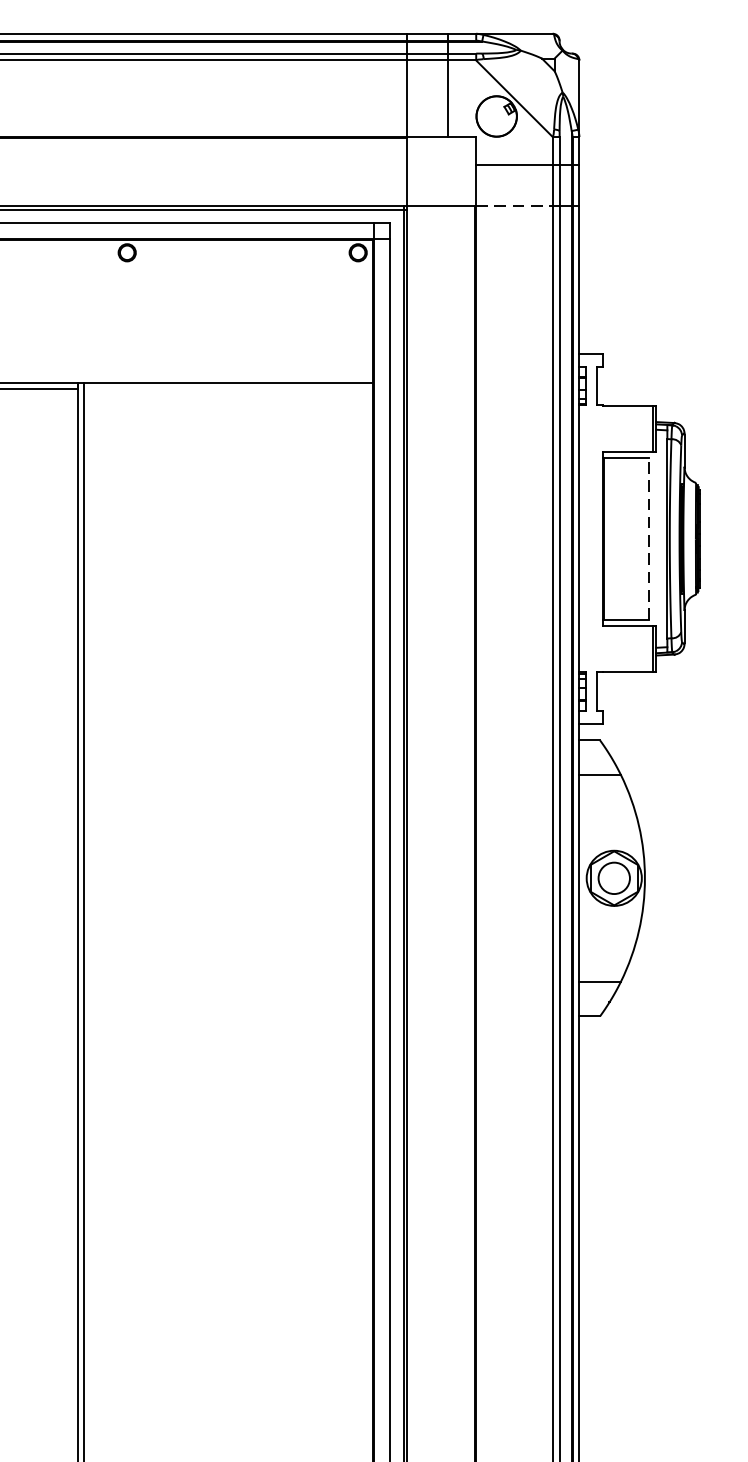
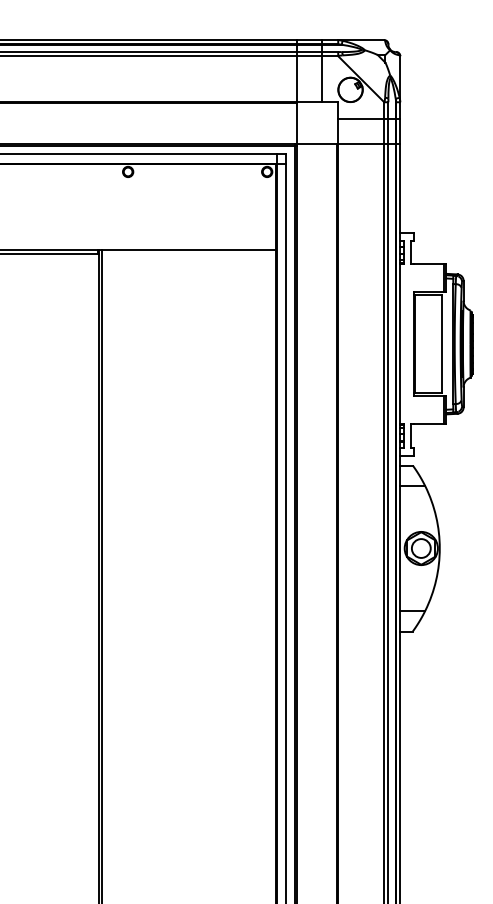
line: (514, 205) -> (361, 143), dashed -> solid
line: (649, 539) -> (442, 344), dashed -> solid

